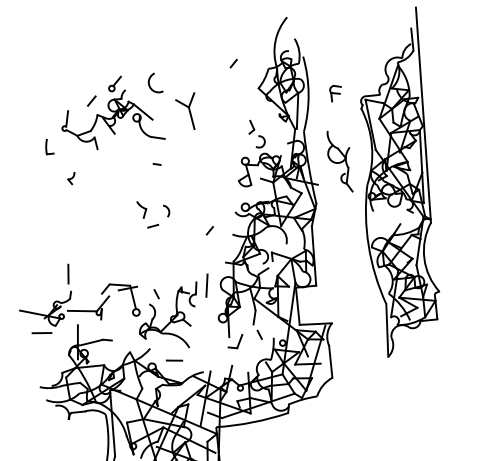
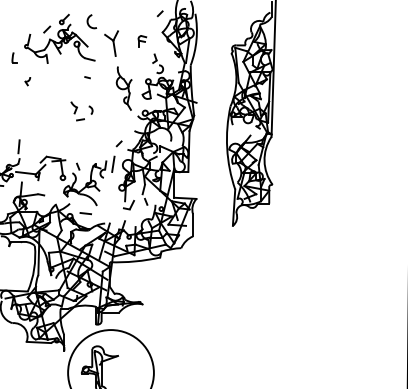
line: (232, 63) -> (159, 13), moved
part: (336, 93) -> (142, 41), moved
part: (338, 161) -> (123, 88), moved
line: (208, 230) -> (118, 143), moved

